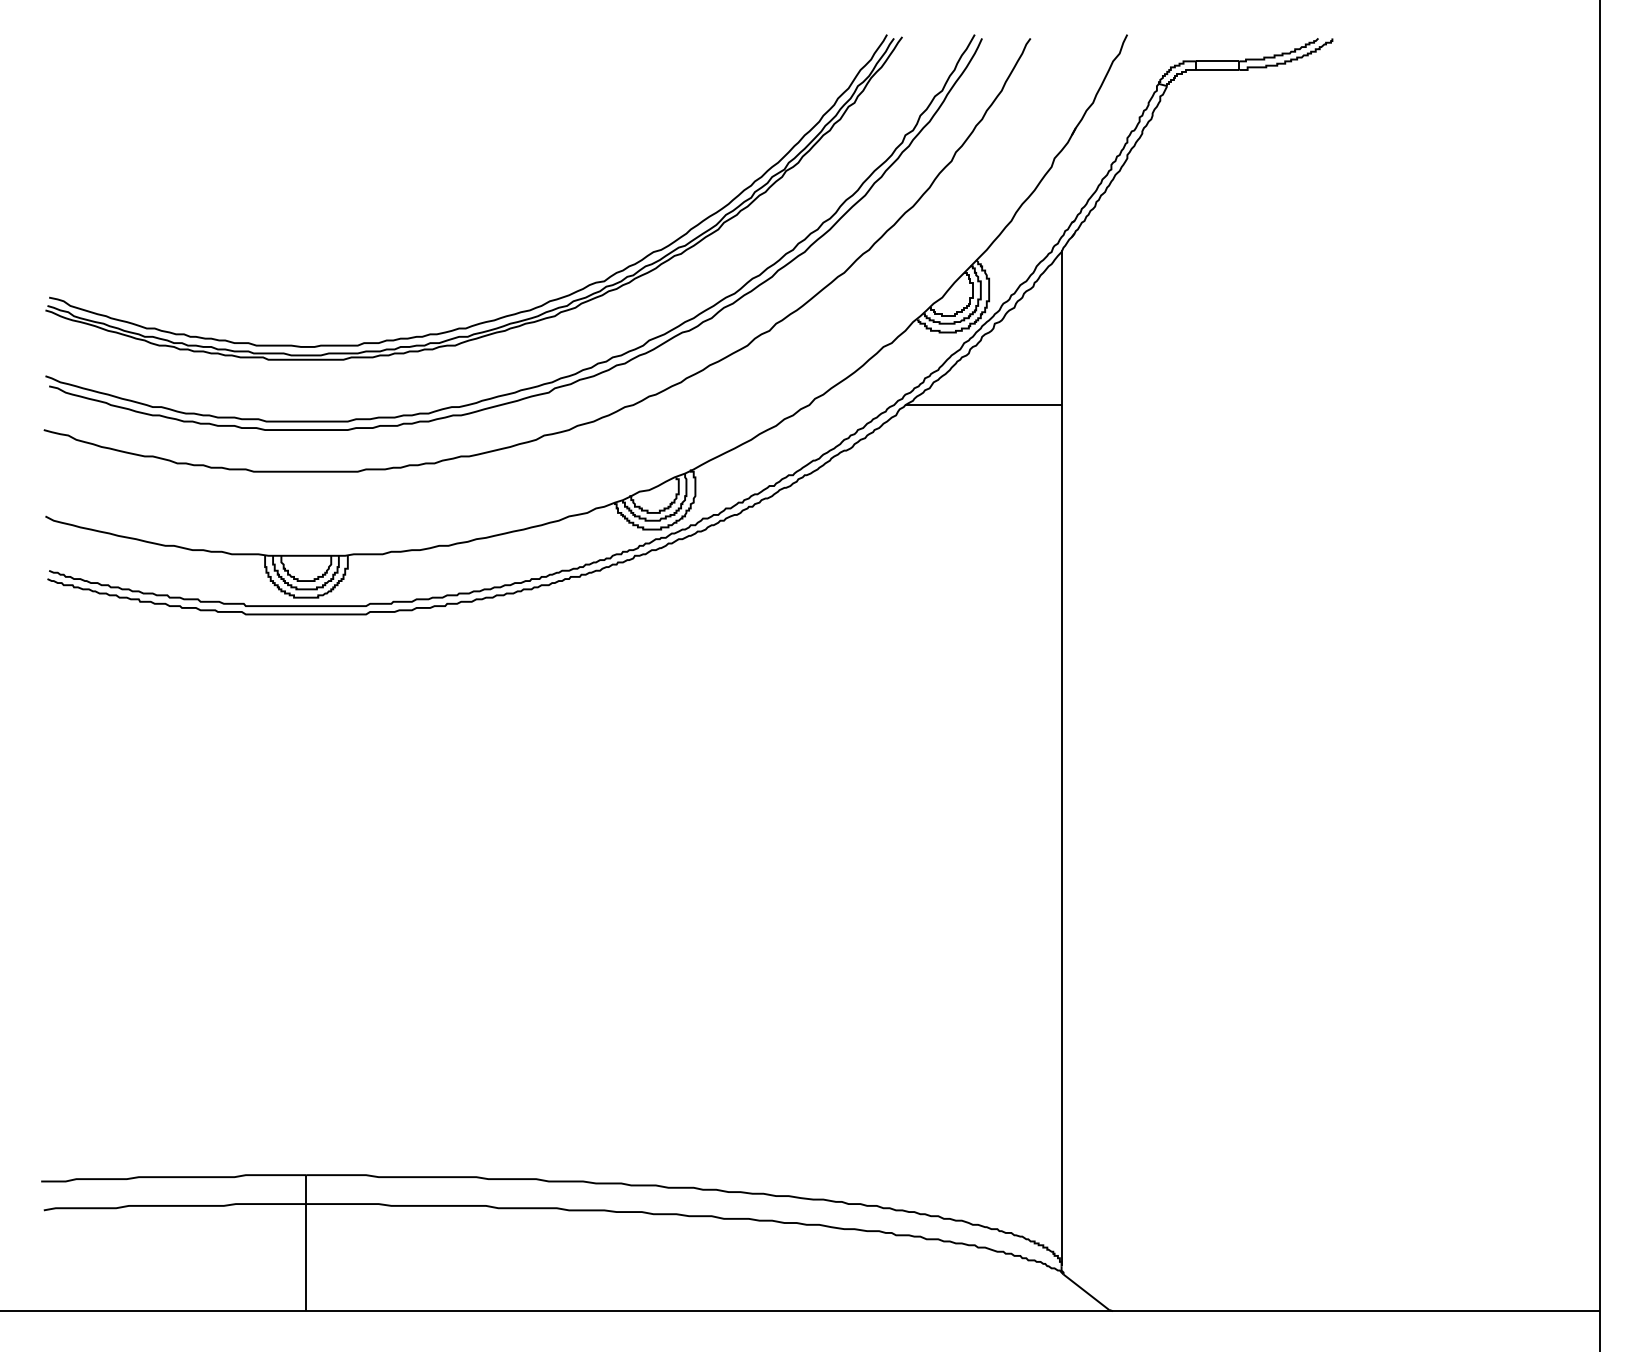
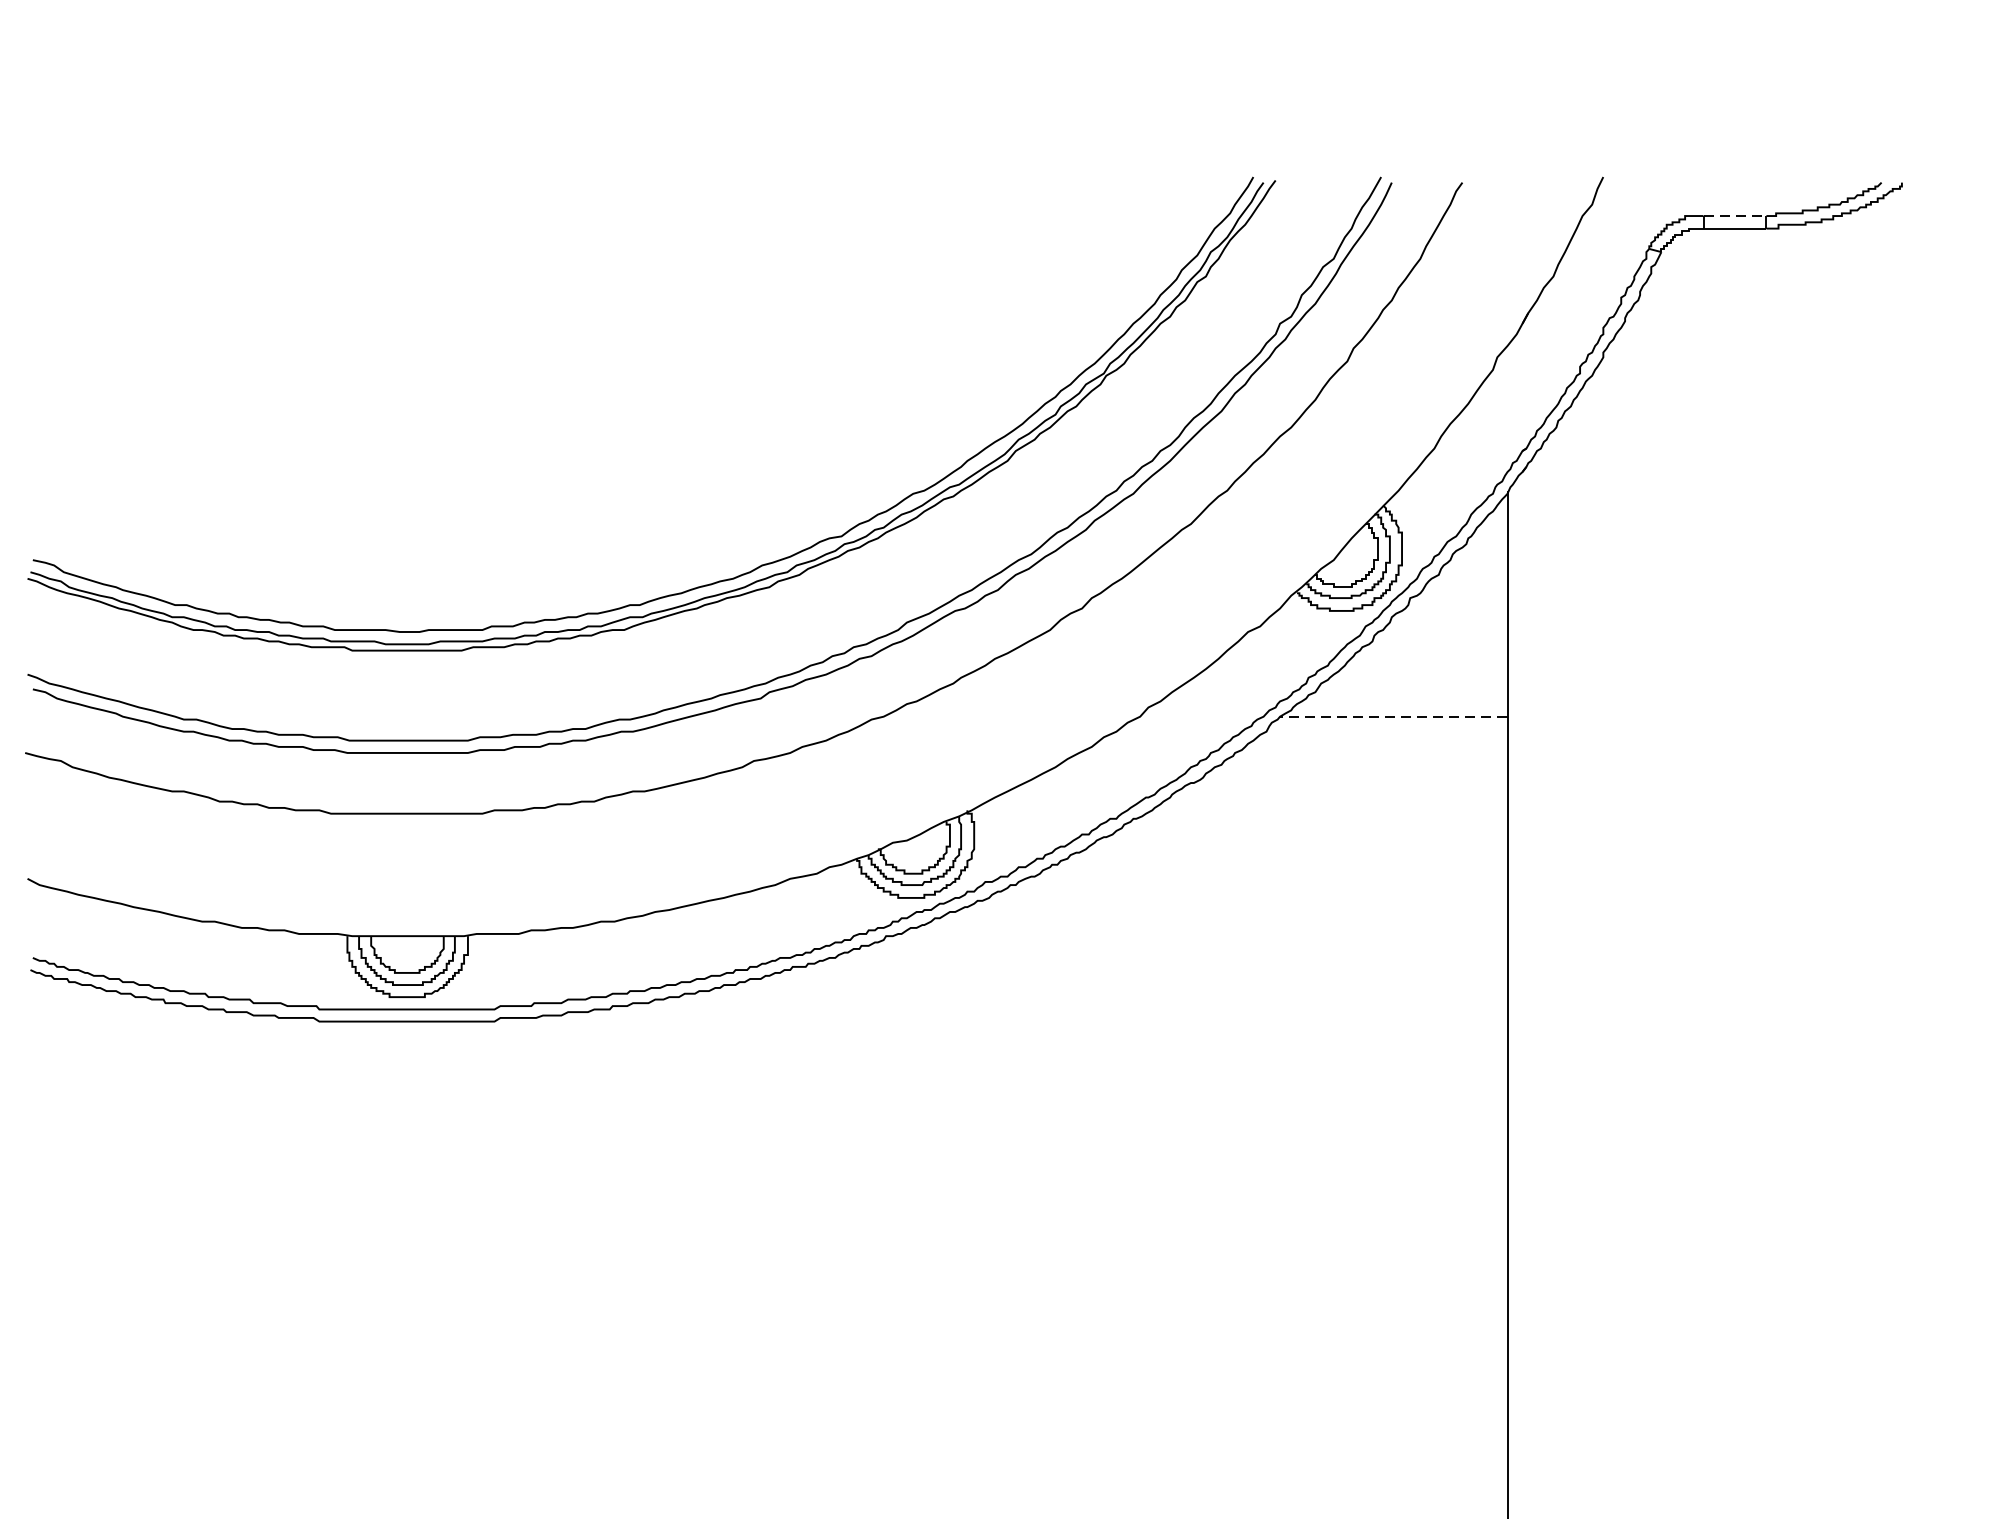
line: (1217, 61) -> (1734, 216), solid -> dashed
line: (982, 405) -> (1392, 717), solid -> dashed

